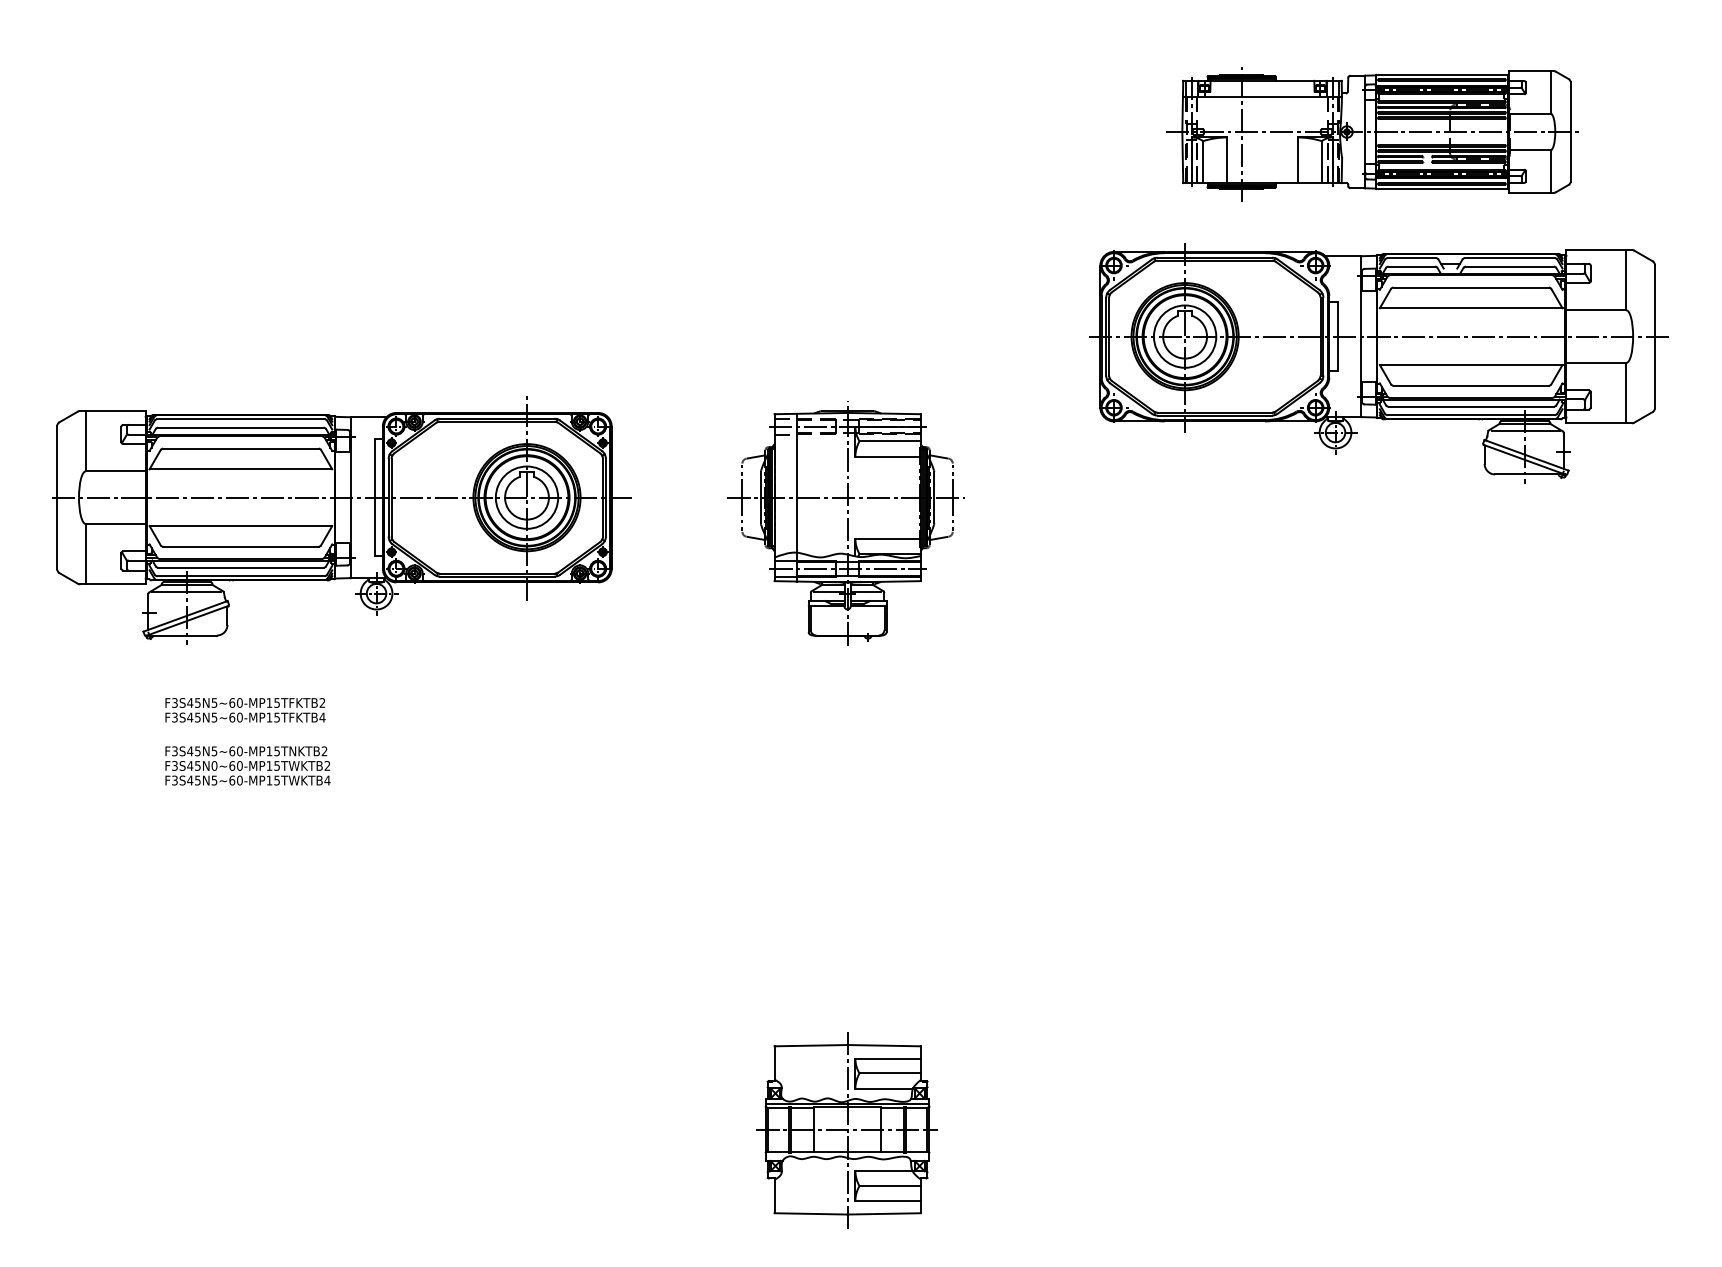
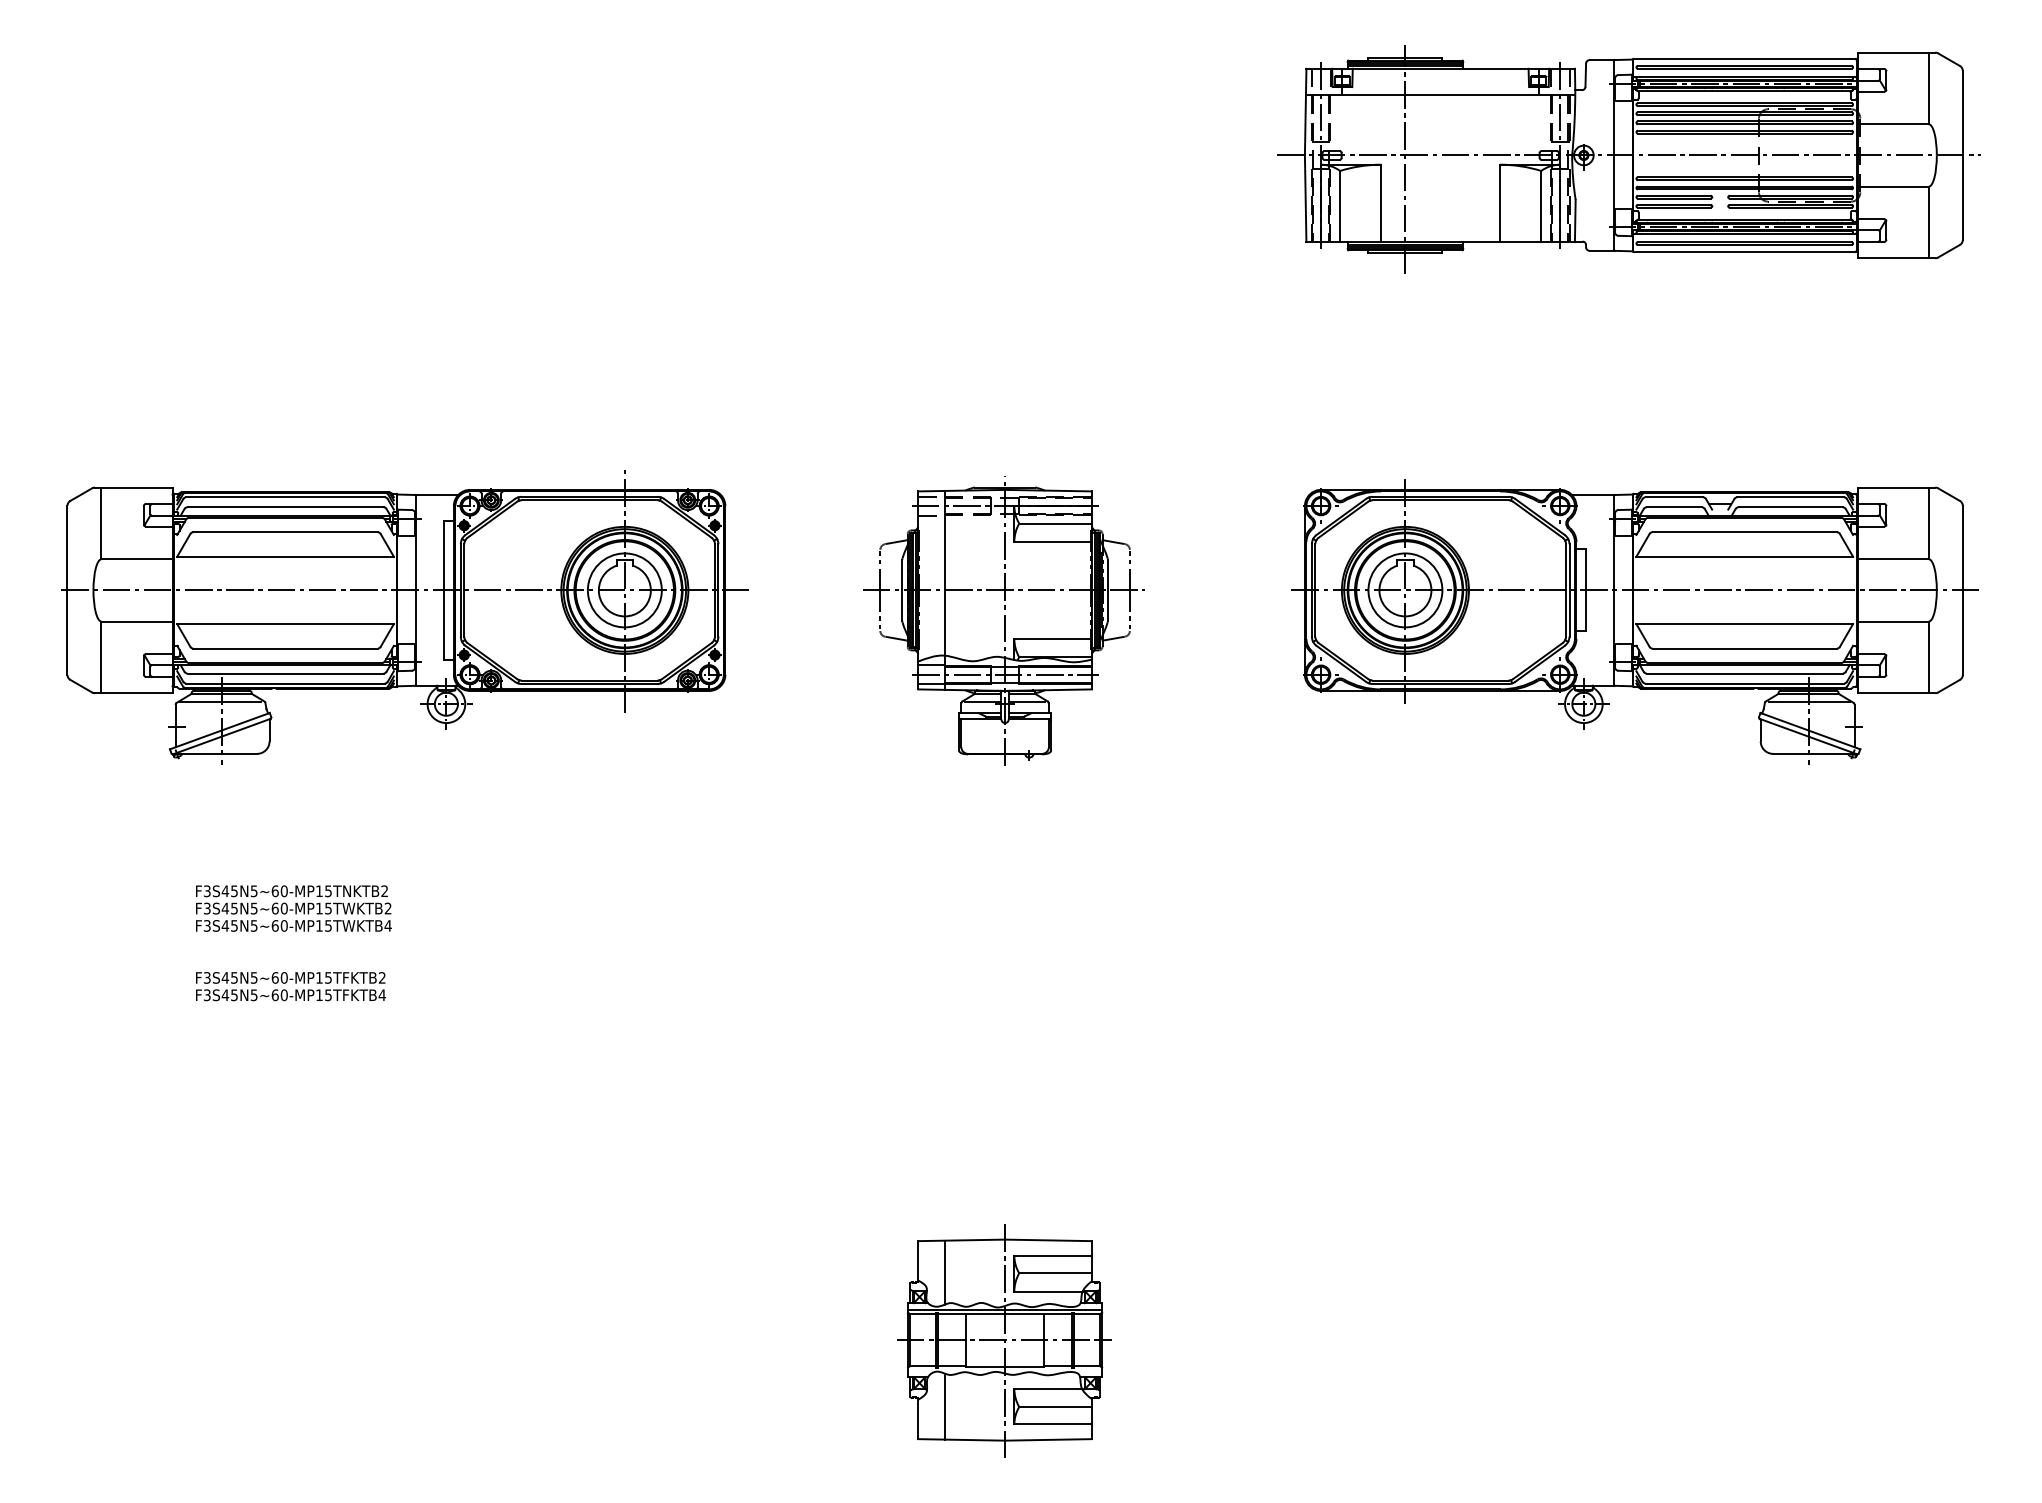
part: (1373, 134) -> (1628, 159), size x1.43
part: (1378, 362) -> (1634, 621), moved
text: (245, 710) -> (290, 986), moved
text: (213, 765) -> (253, 908), F3S45N0~60-MP15TWKTB2 -> F3S45N5~60-MP15TWKTB2
line: (797, 1072) -> (945, 1272), added
line: (797, 1185) -> (945, 1406), added

